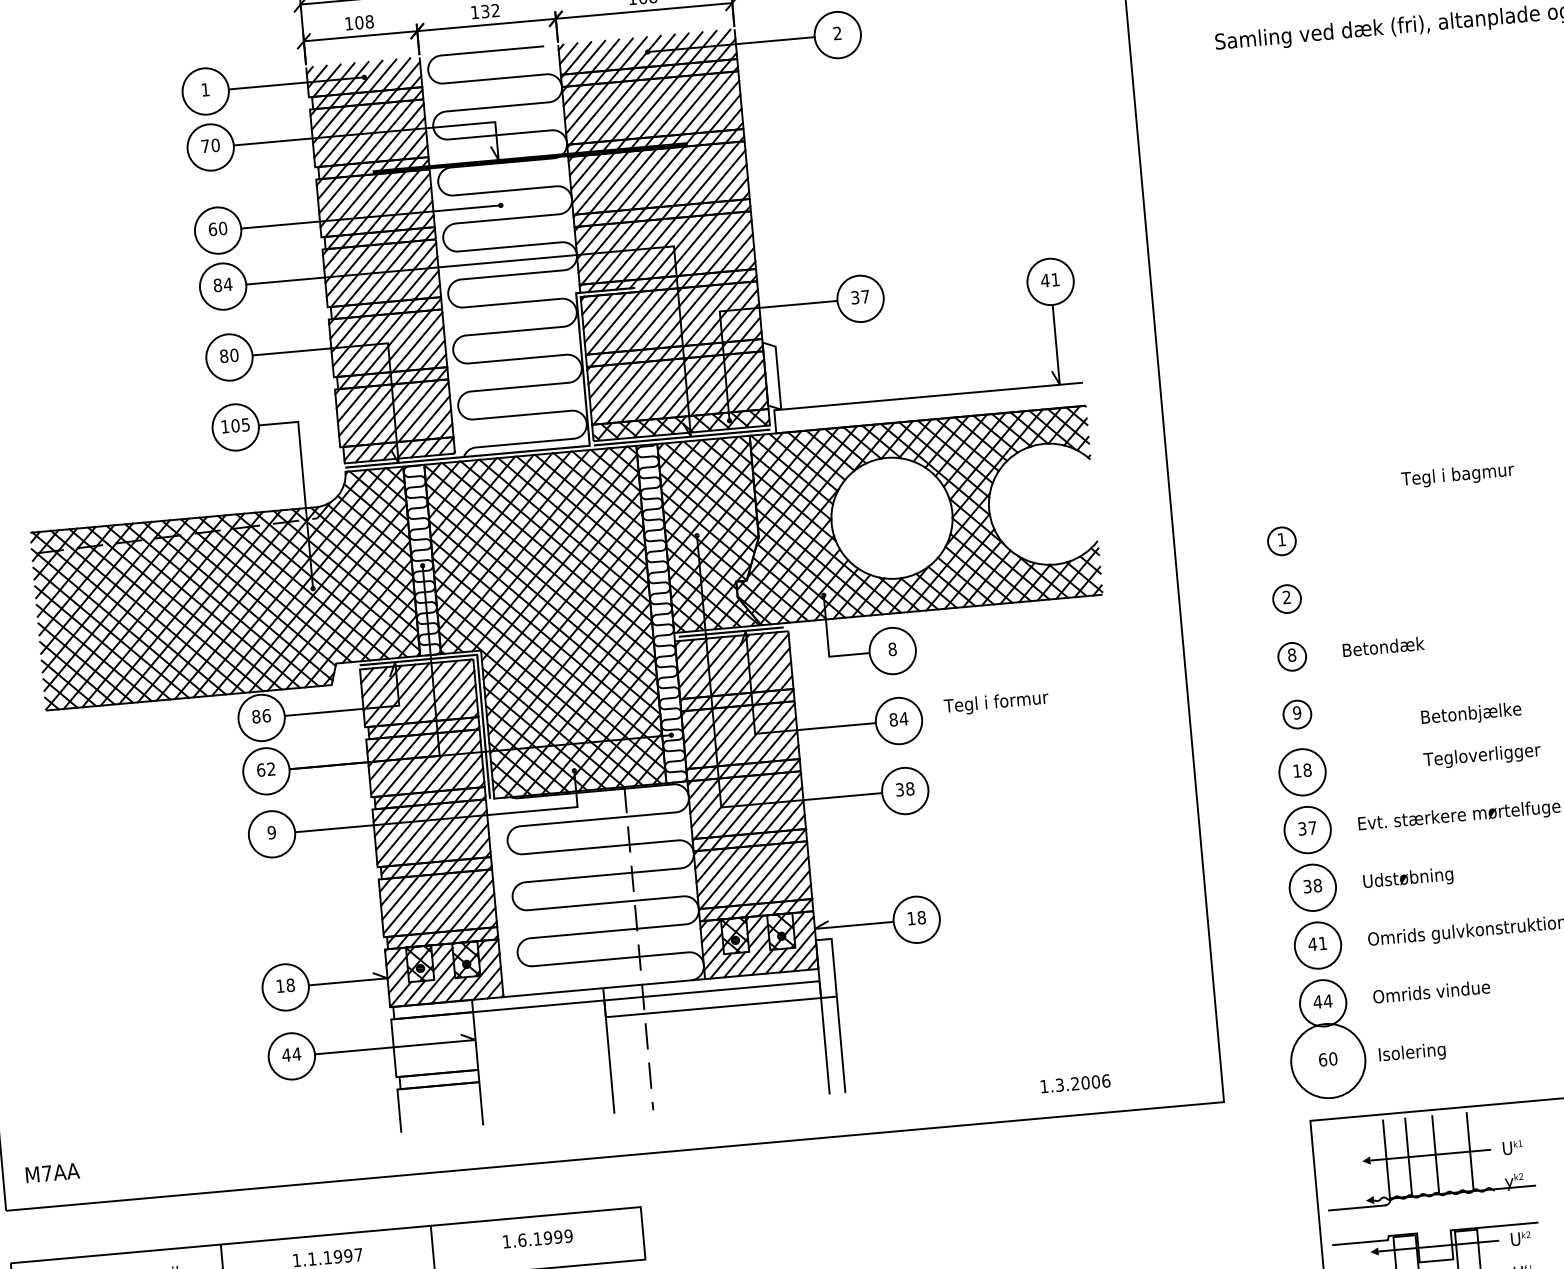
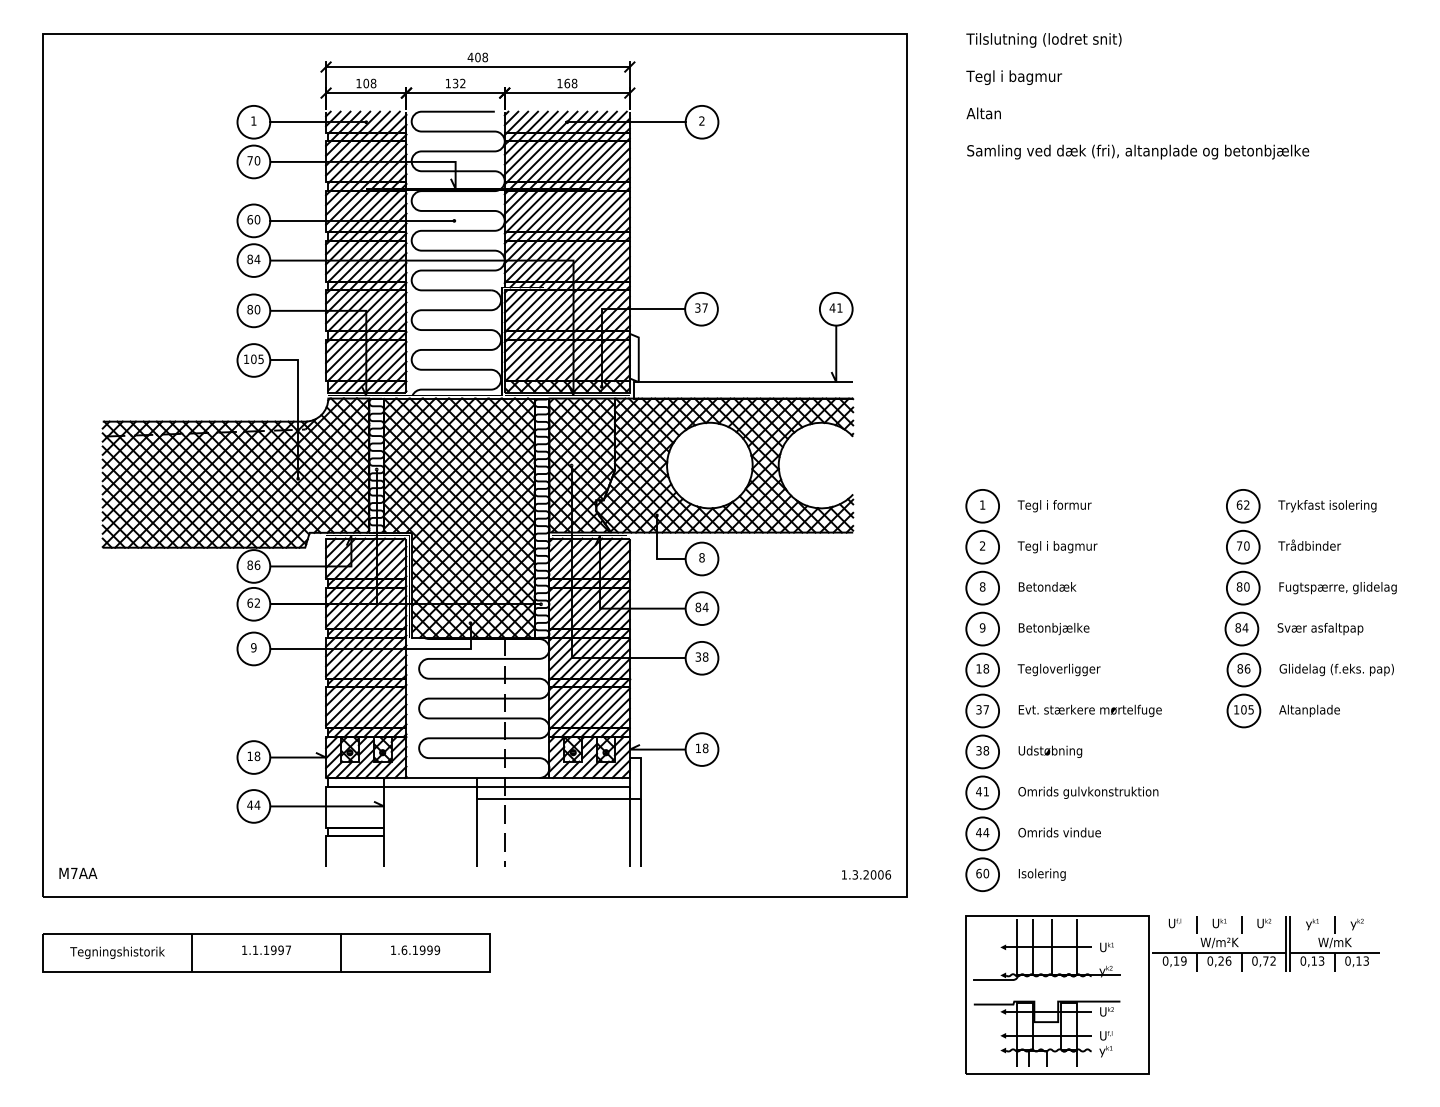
text: (1457, 476) -> (1057, 547), moved
circle: (1281, 540) -> (982, 505), size x1.67
circle: (1286, 598) -> (982, 546), size x1.67
circle: (1291, 655) -> (982, 587), size x1.67
text: (996, 703) -> (1054, 506), moved
circle: (1297, 713) -> (982, 628), size x1.67
text: (1470, 715) -> (1053, 629), moved
text: (1481, 755) -> (1058, 669), moved
circle: (1328, 1060) -> (982, 874), size x0.62
text: (1075, 1083) -> (866, 874), moved

